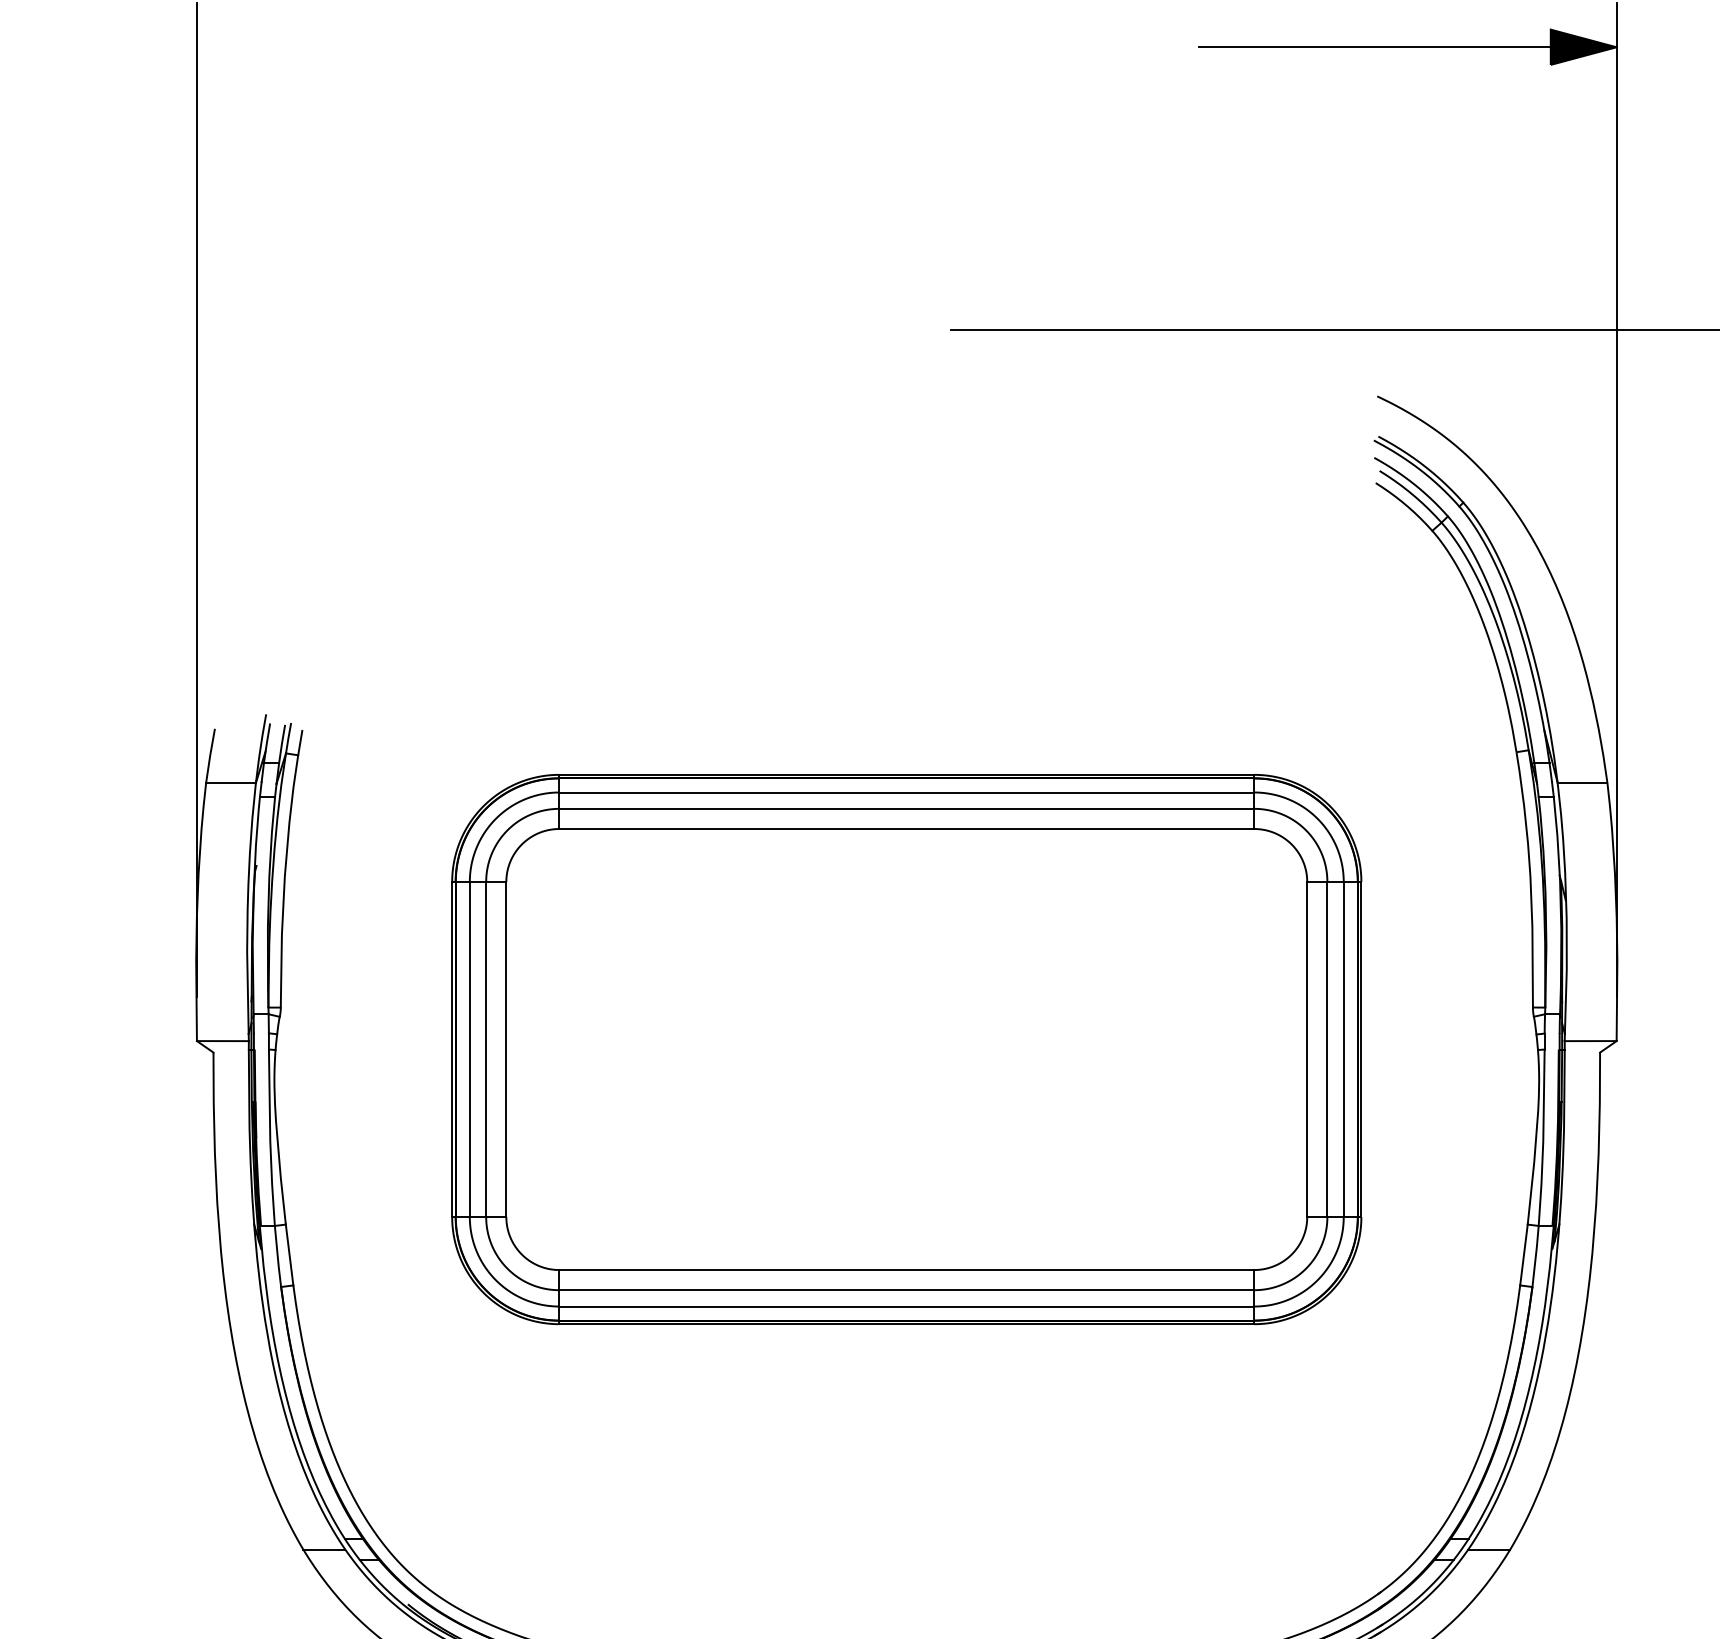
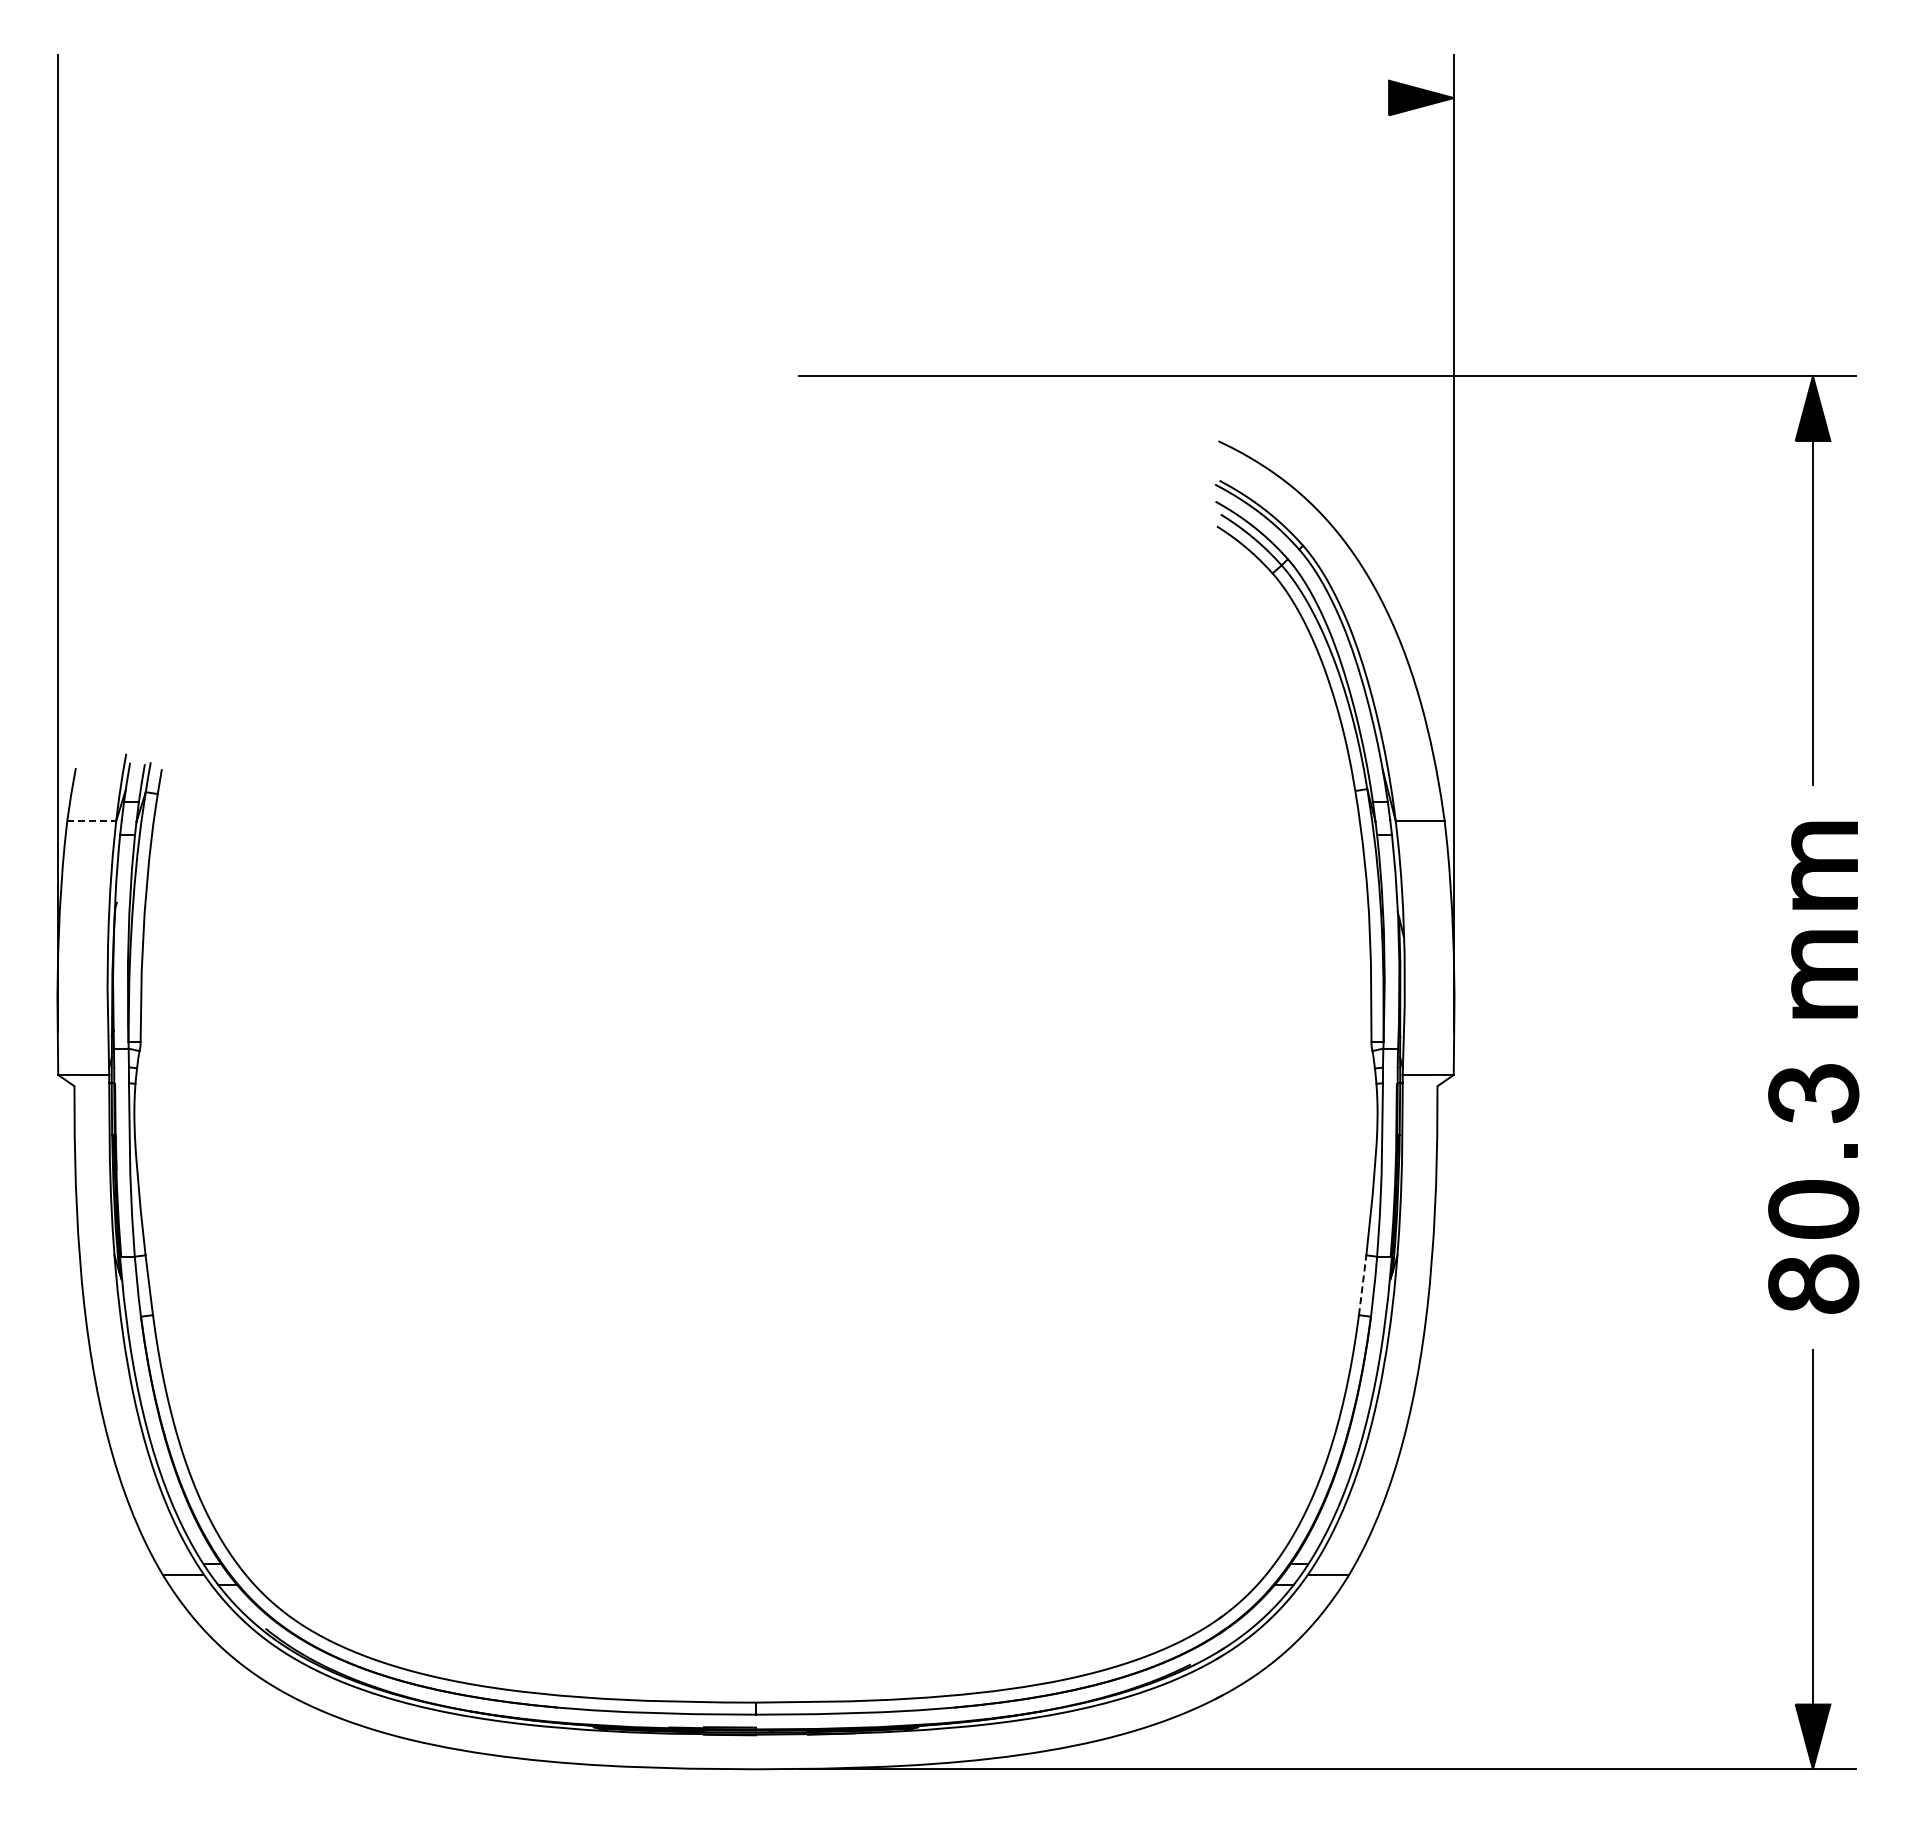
line: (1407, 47) -> (1248, 98), removed
line: (231, 783) -> (92, 821), solid -> dashed
part: (906, 1049) -> (755, 1083), removed
line: (1523, 1254) -> (1362, 1284), solid -> dashed

